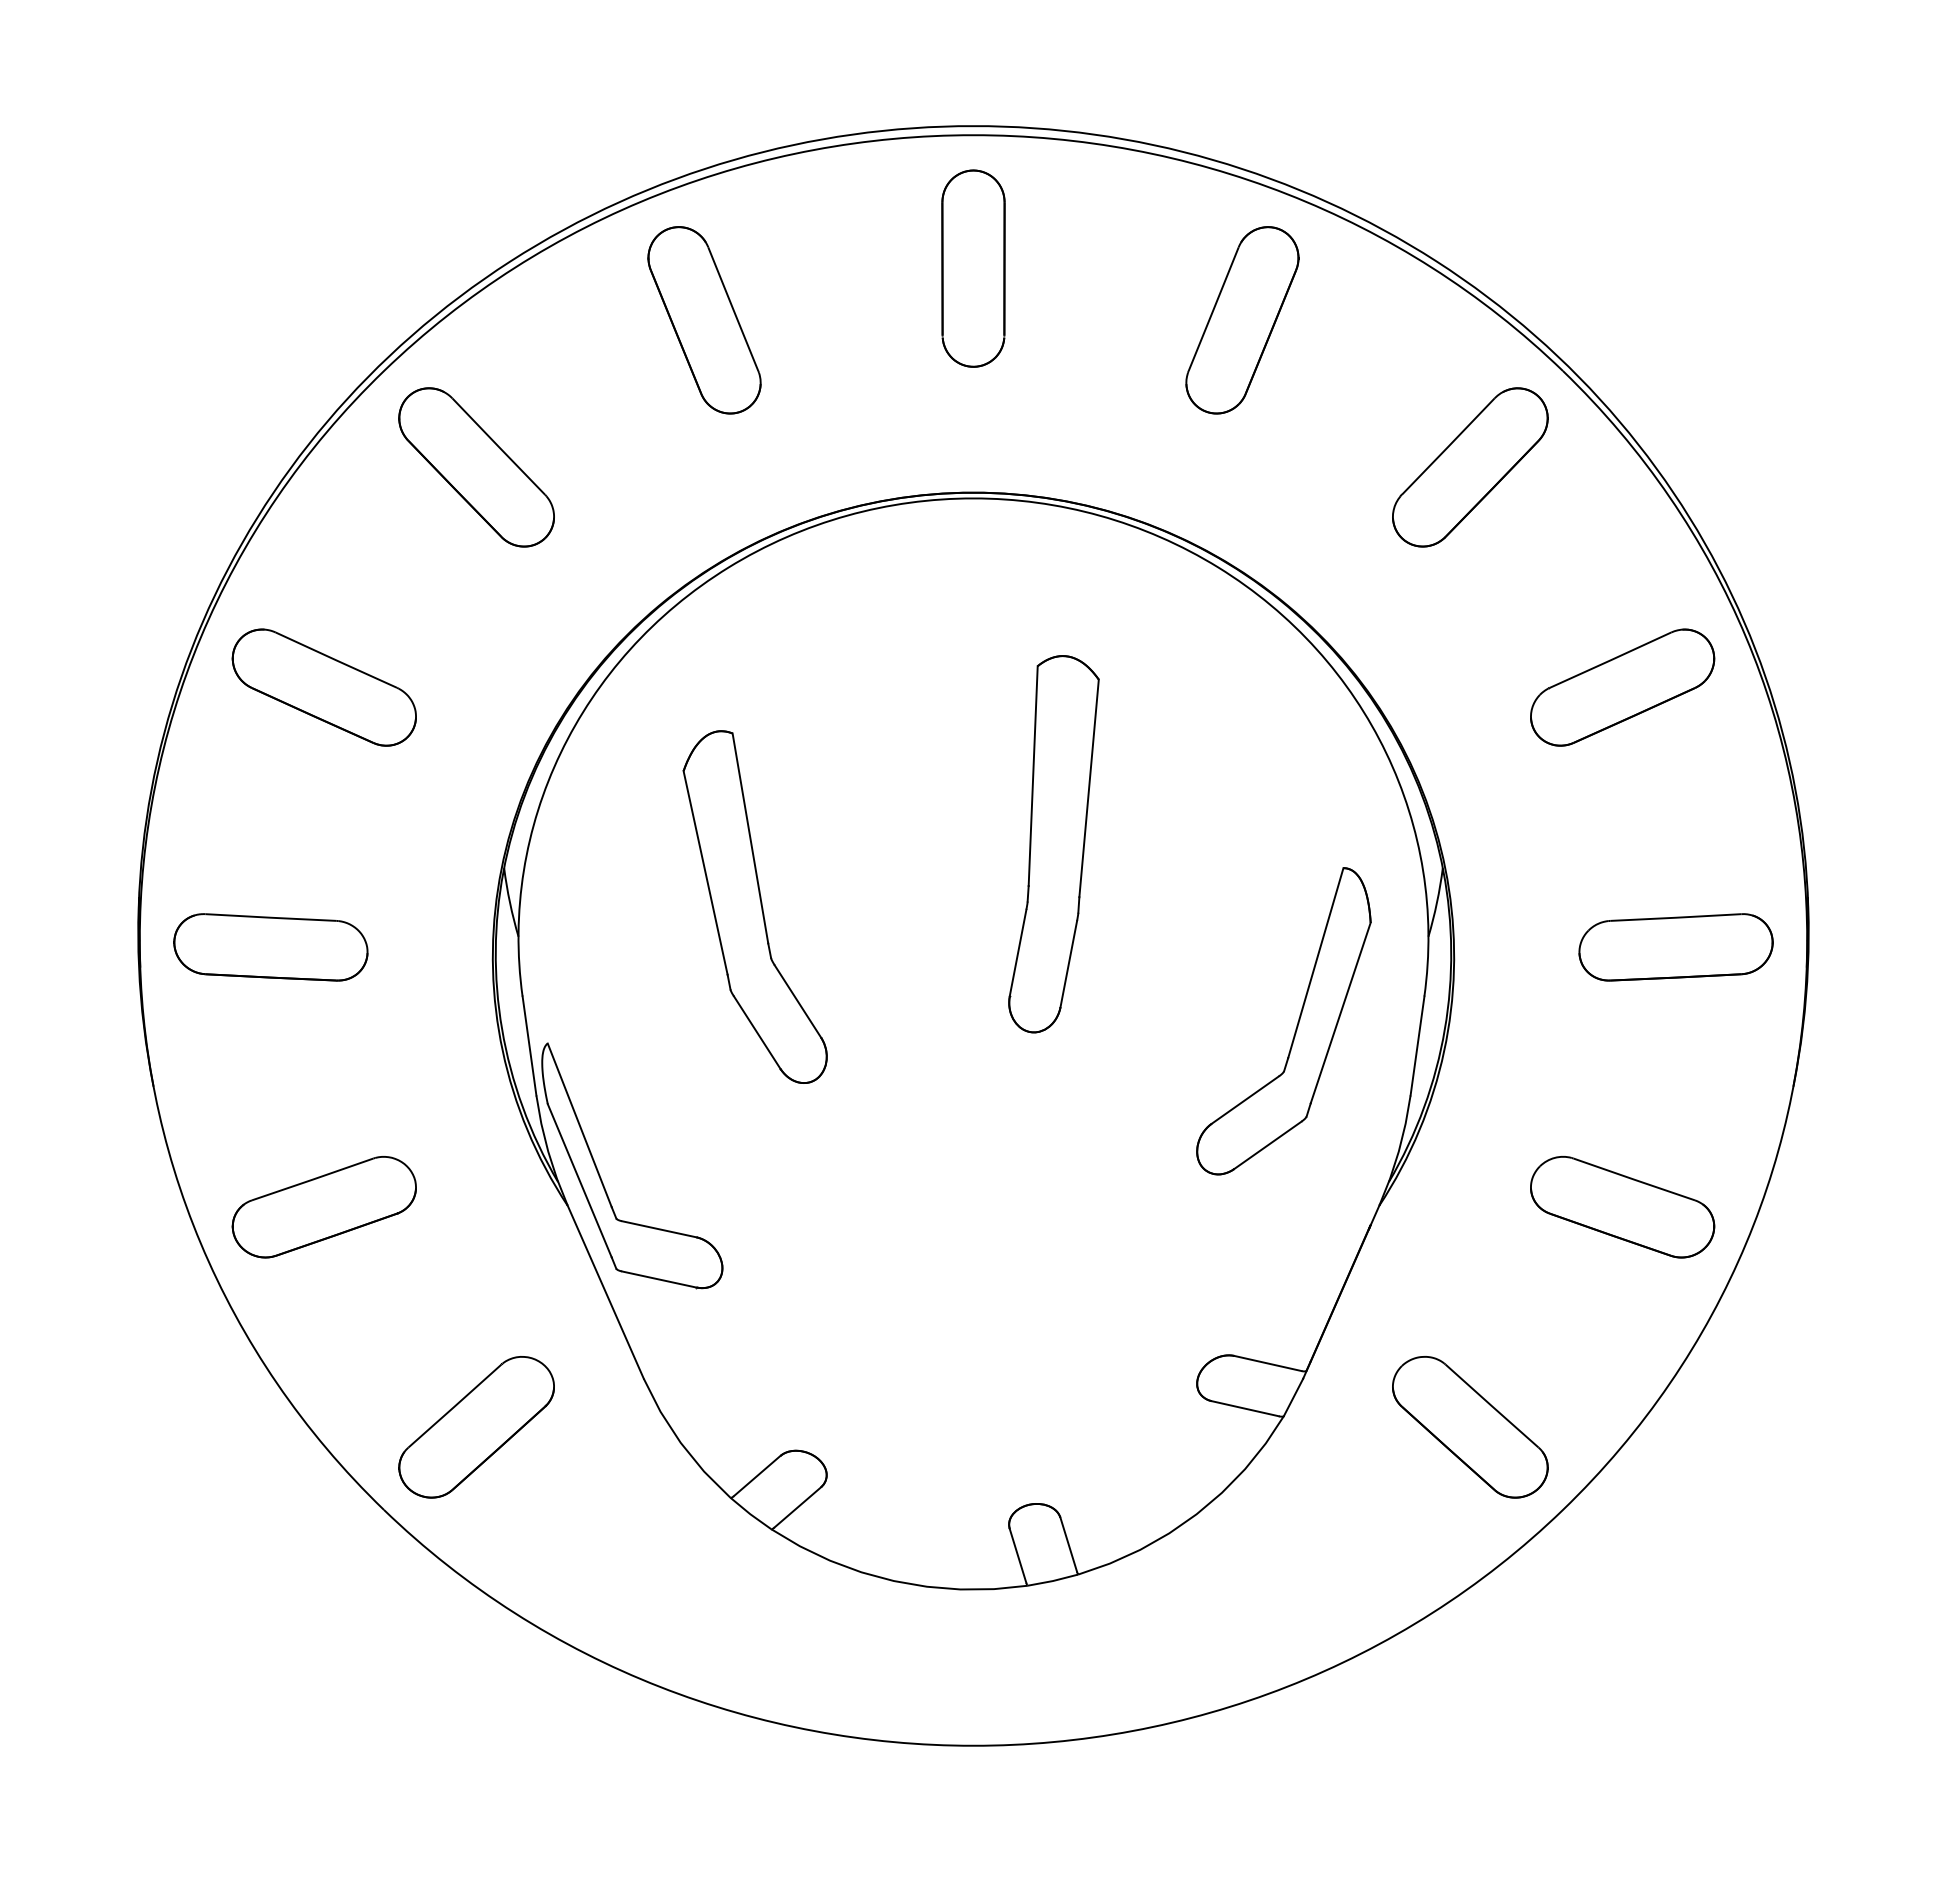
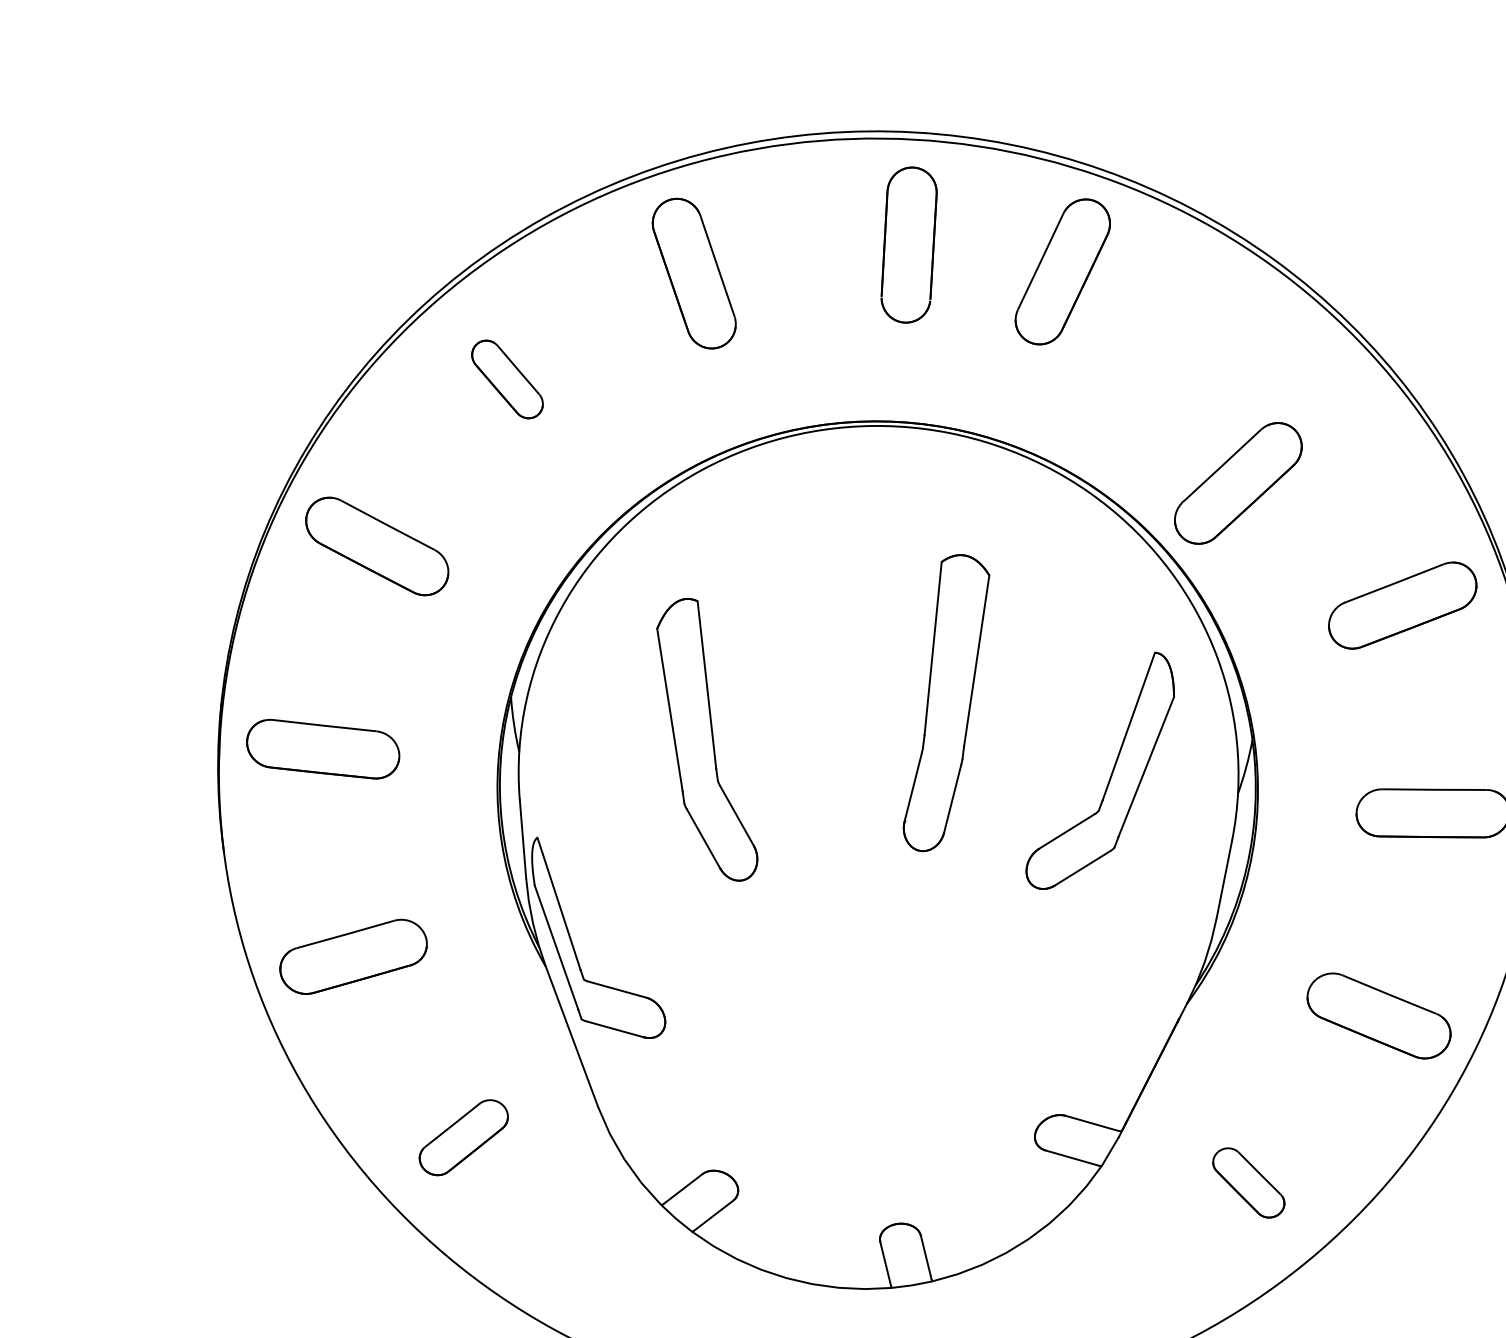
part: (1242, 320) -> (1062, 272), moved
part: (476, 467) -> (507, 379), size x0.6
part: (1470, 467) -> (1238, 483), moved
part: (1296, 1025) -> (1110, 774), moved
part: (476, 1427) -> (463, 1137), size x0.7
part: (1470, 1427) -> (1248, 1183), size x0.6

